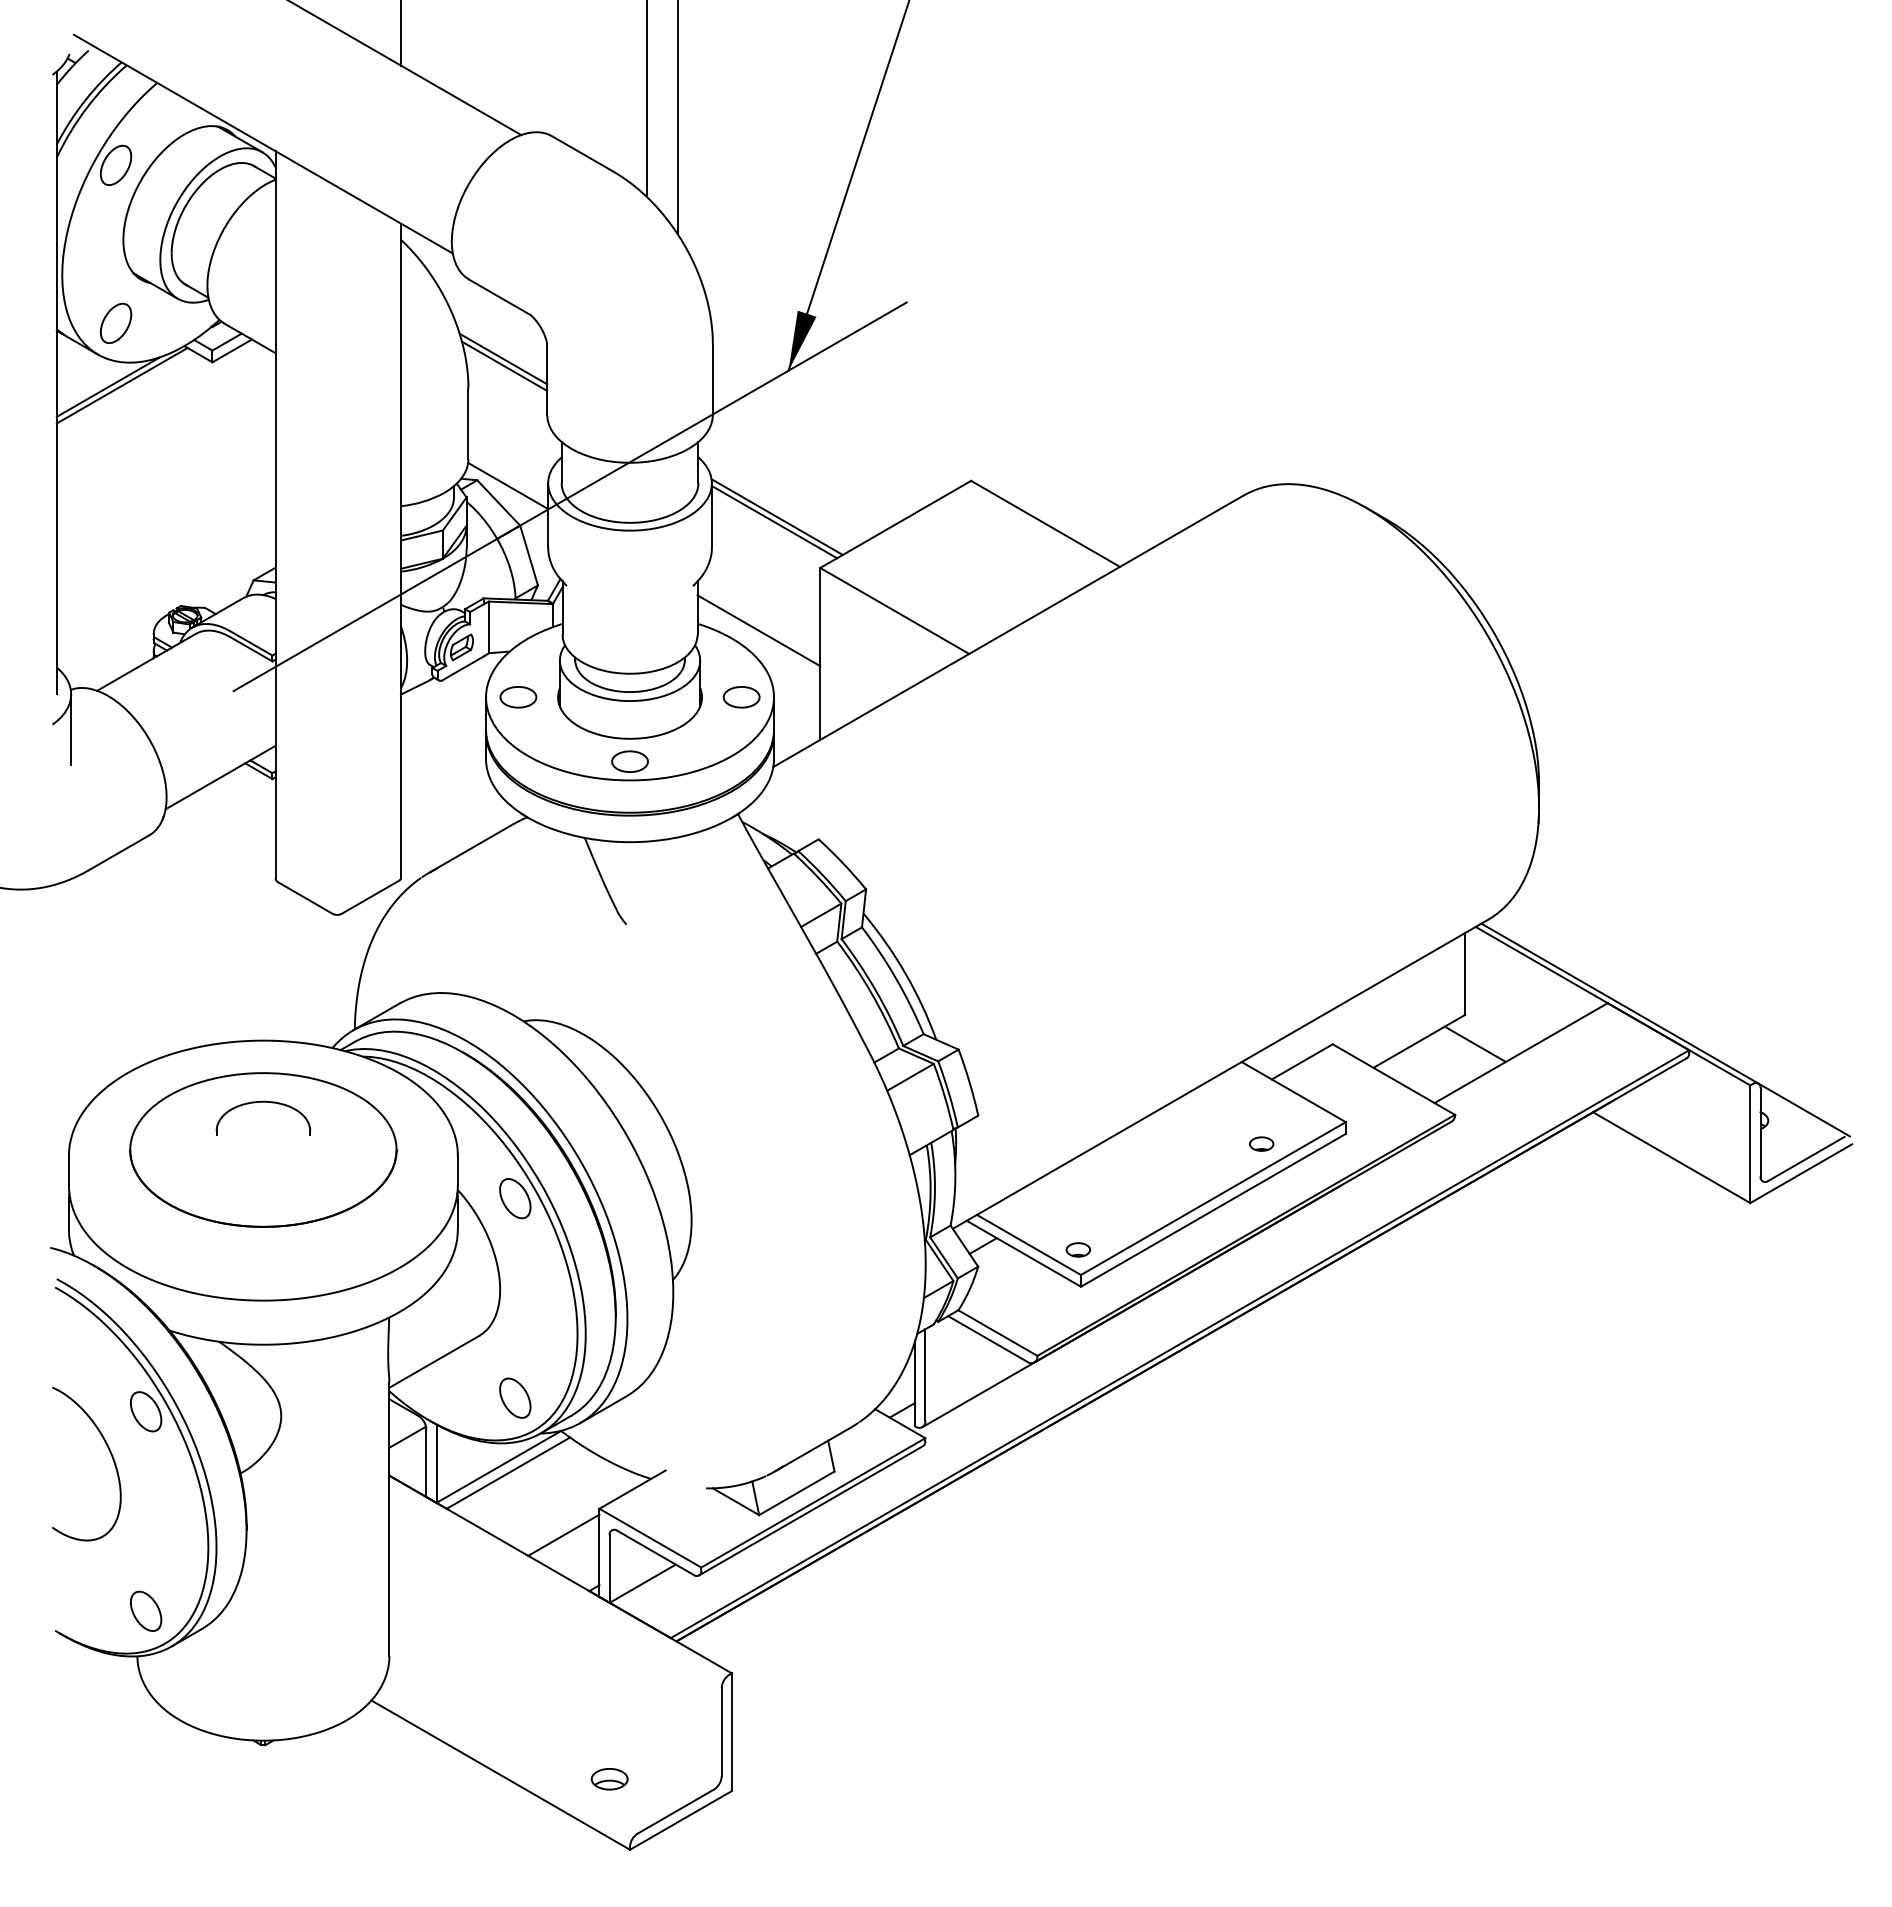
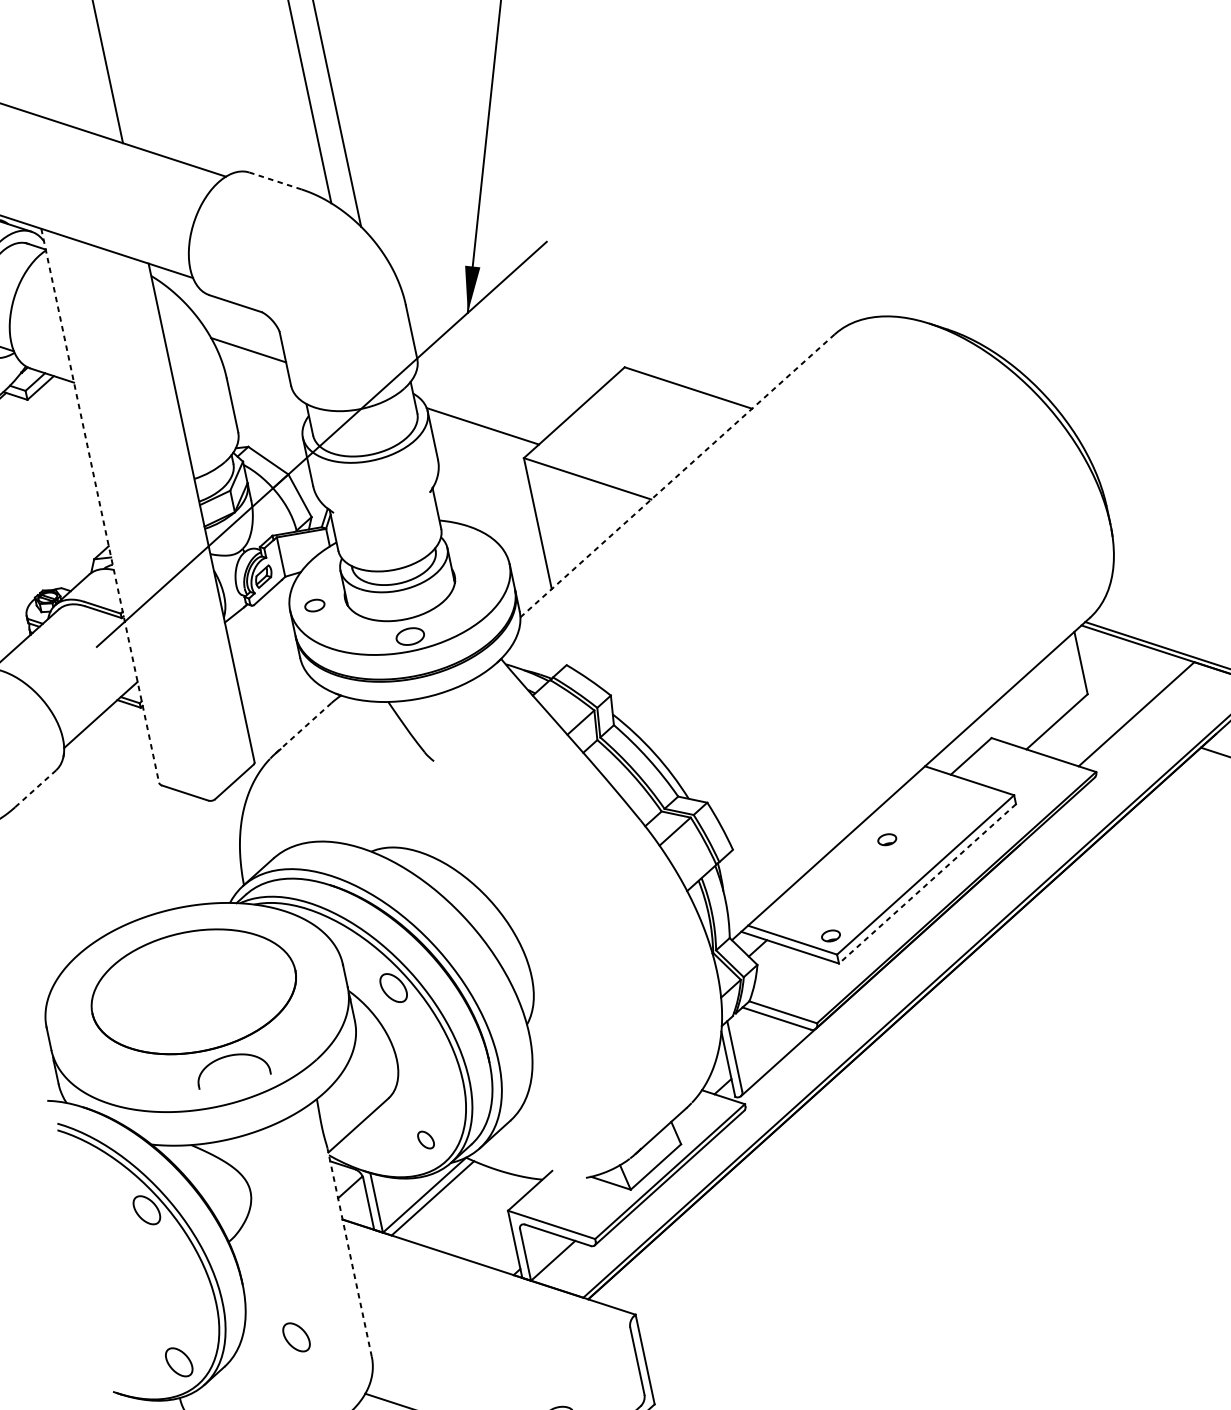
line: (581, 153) -> (274, 180), solid -> dashed
line: (504, 365) -> (250, 354), removed
line: (508, 485) -> (273, 445), removed
line: (275, 514) -> (100, 505), solid -> dashed
line: (774, 522) -> (481, 430), removed
line: (758, 630) -> (486, 515), removed
line: (1008, 631) -> (677, 476), solid -> dashed
part: (518, 697) -> (314, 605), size x0.7
part: (741, 697) -> (484, 569), removed
line: (471, 848) -> (303, 728), solid -> dashed
line: (119, 852) -> (36, 788), solid -> dashed
line: (1474, 1043) -> (1099, 714), removed
part: (263, 1102) -> (229, 1056), moved
part: (1261, 1143) -> (887, 839), moved
line: (1213, 1210) -> (927, 884), solid -> dashed
part: (515, 1397) -> (426, 1139), size x0.6
curve: (109, 1452) -> (125, 1247), removed
line: (389, 1519) -> (349, 1252), solid -> dashed
line: (563, 1534) -> (484, 1236), removed
part: (300, 1610) -> (296, 1336), added

